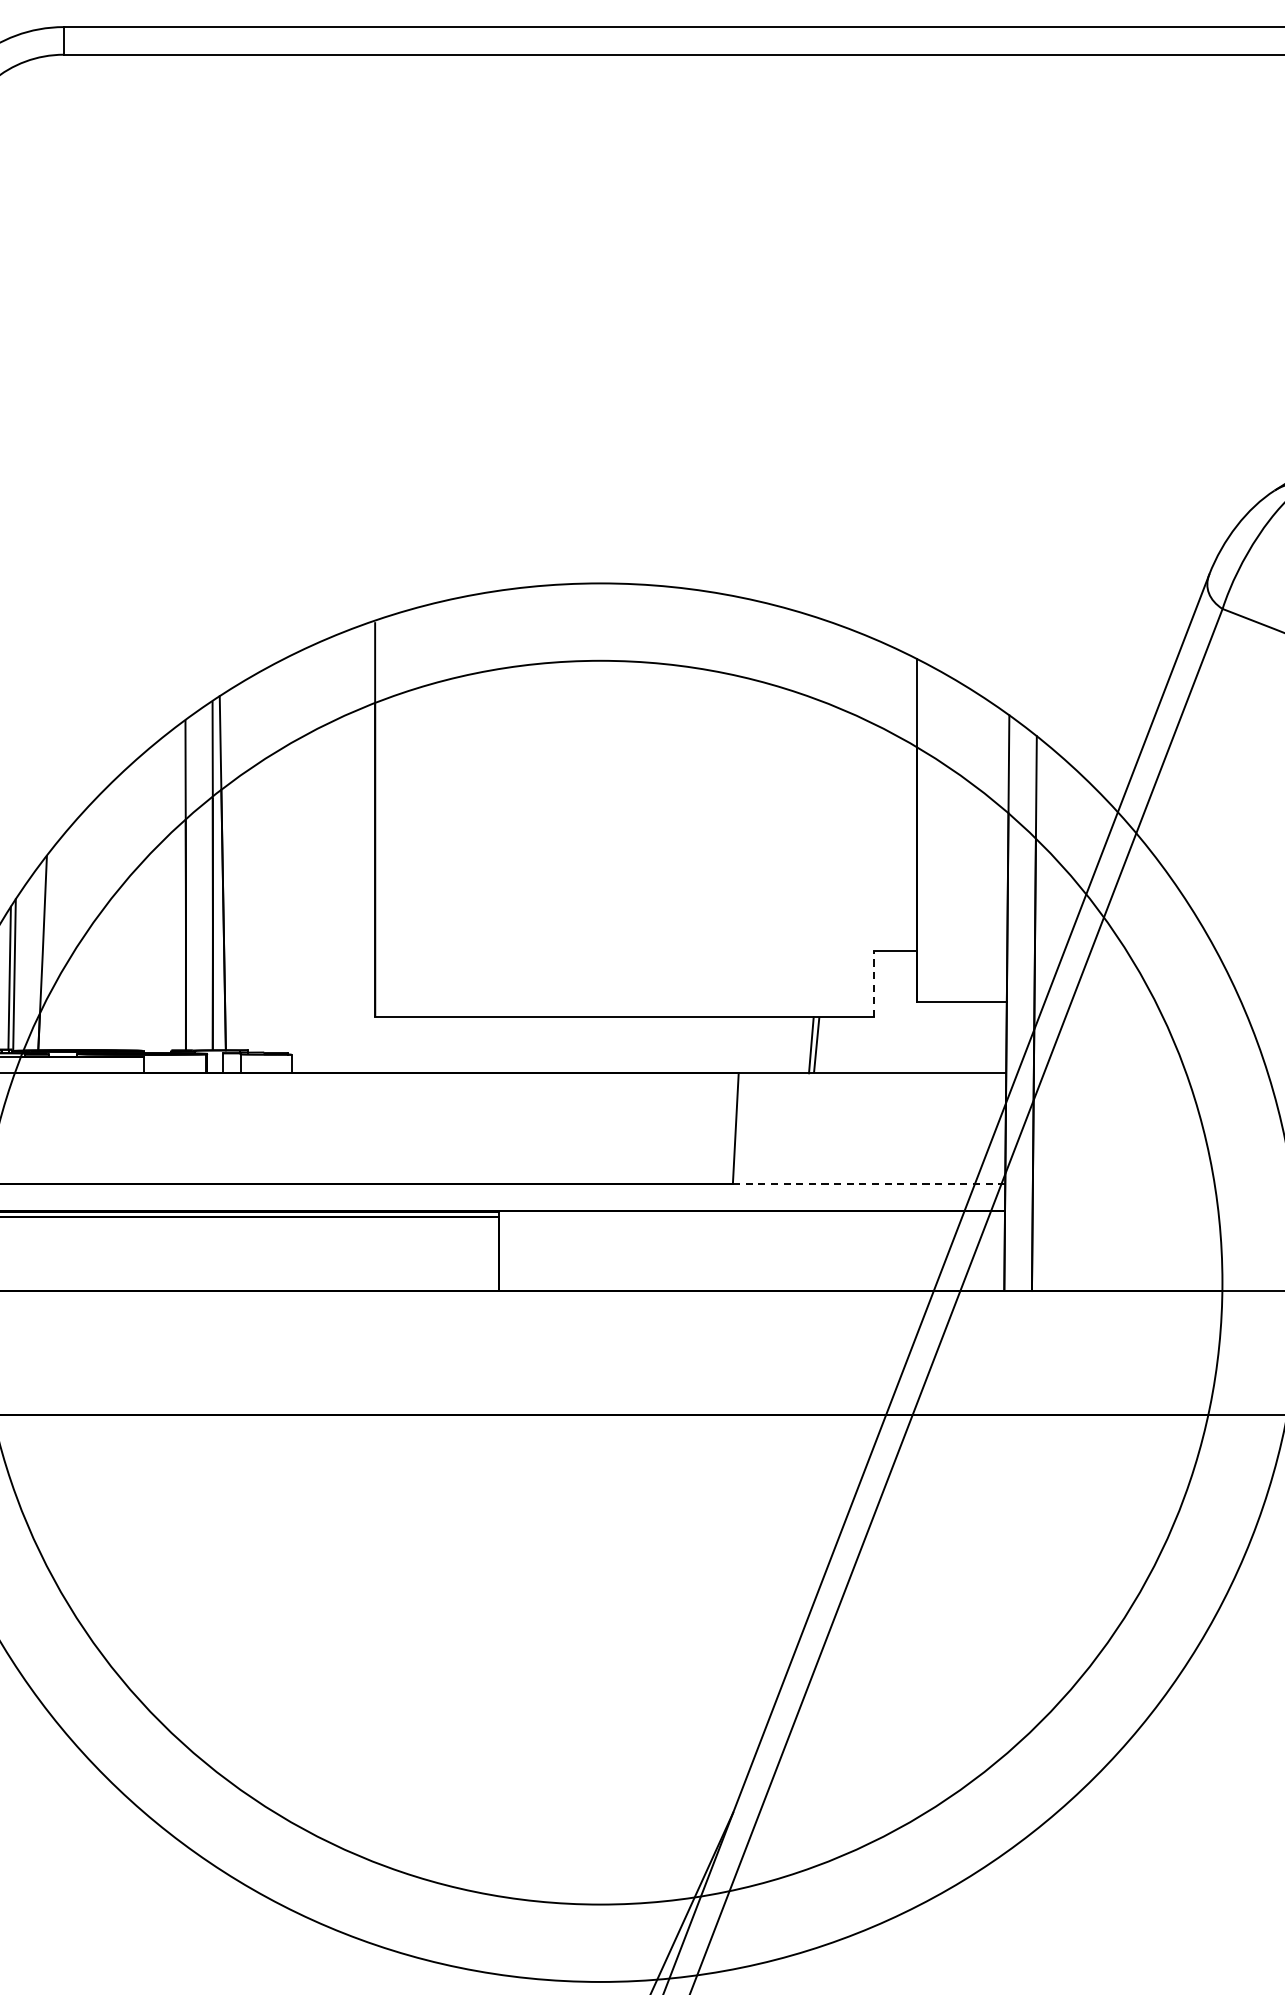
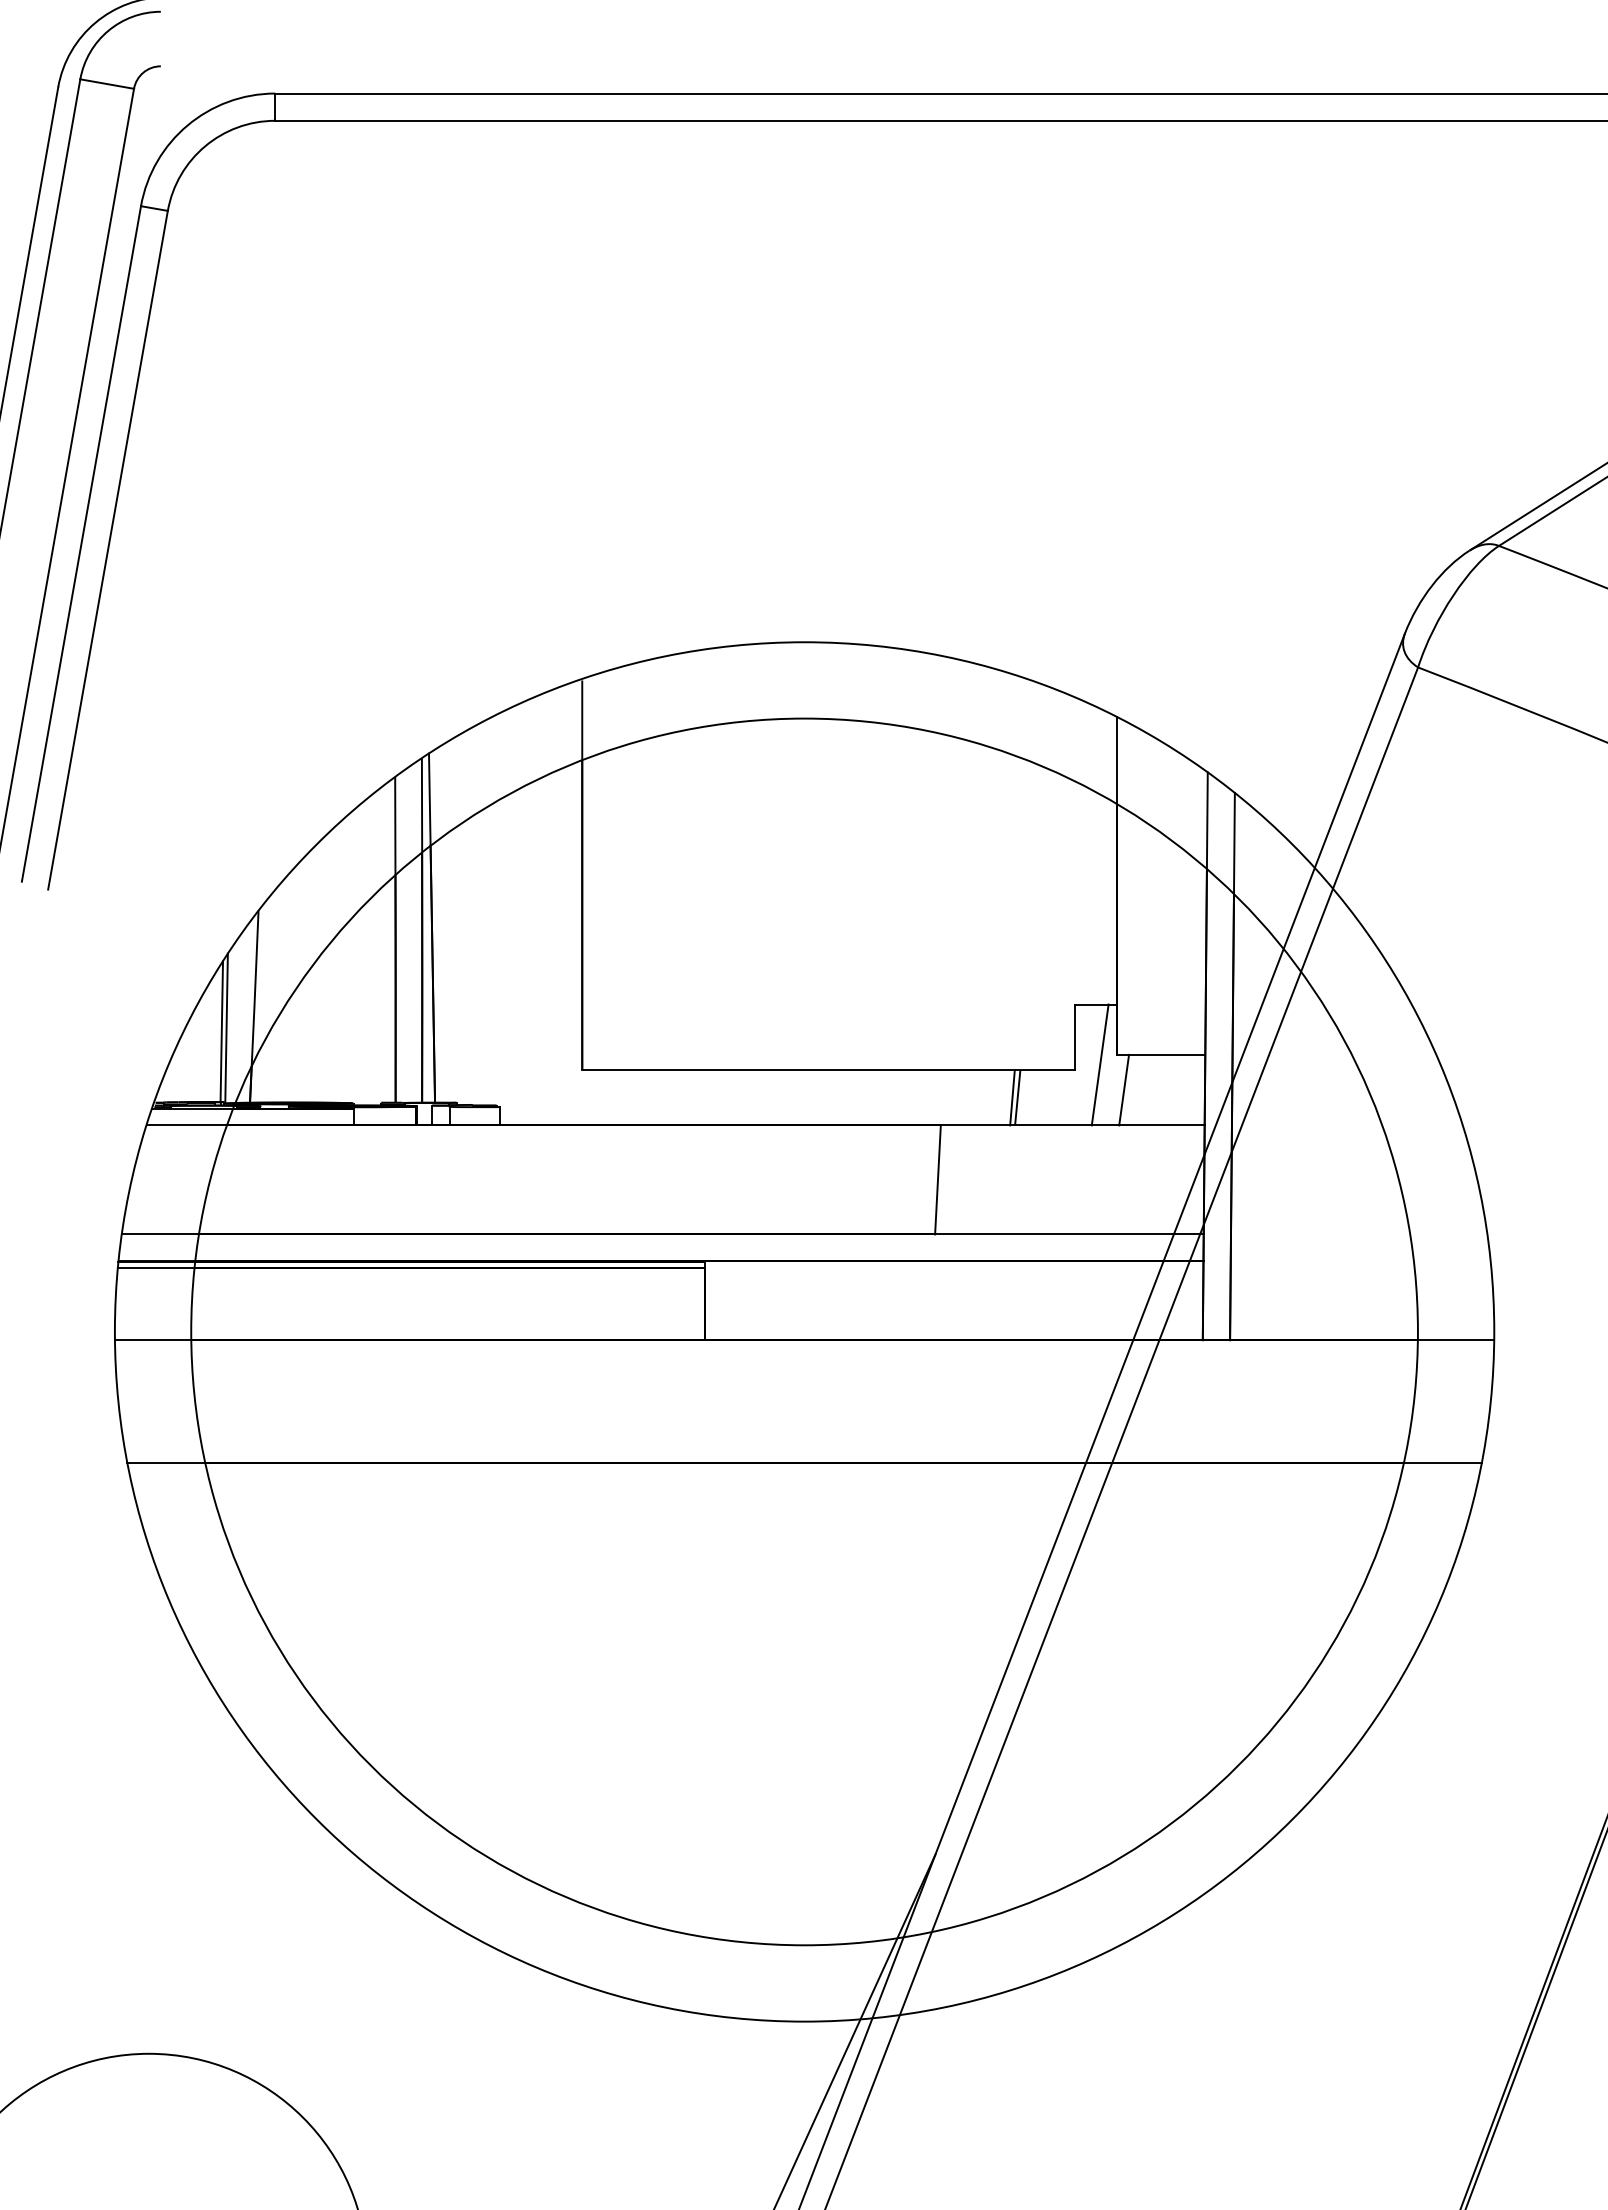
line: (874, 984) -> (1074, 1037), dashed -> solid
line: (899, 1011) -> (1099, 1064), added
line: (924, 1036) -> (1124, 1089), added
line: (868, 1183) -> (1068, 1234), dashed -> solid

